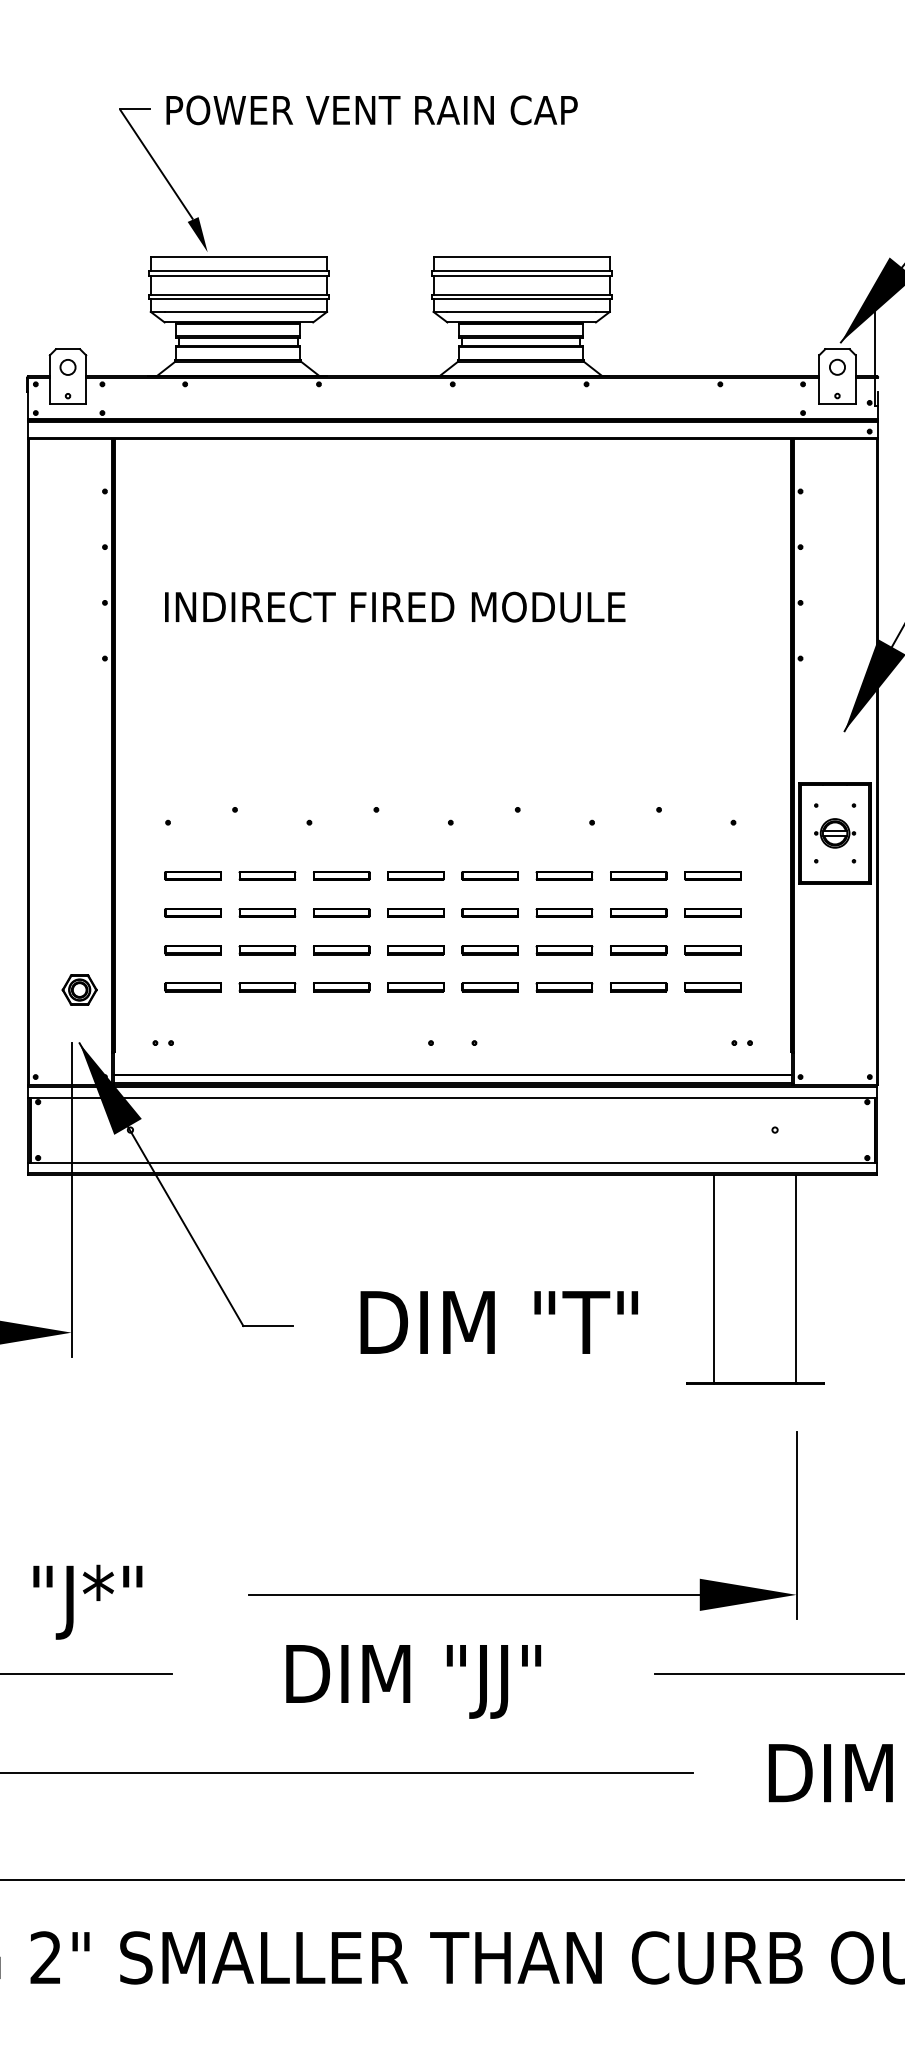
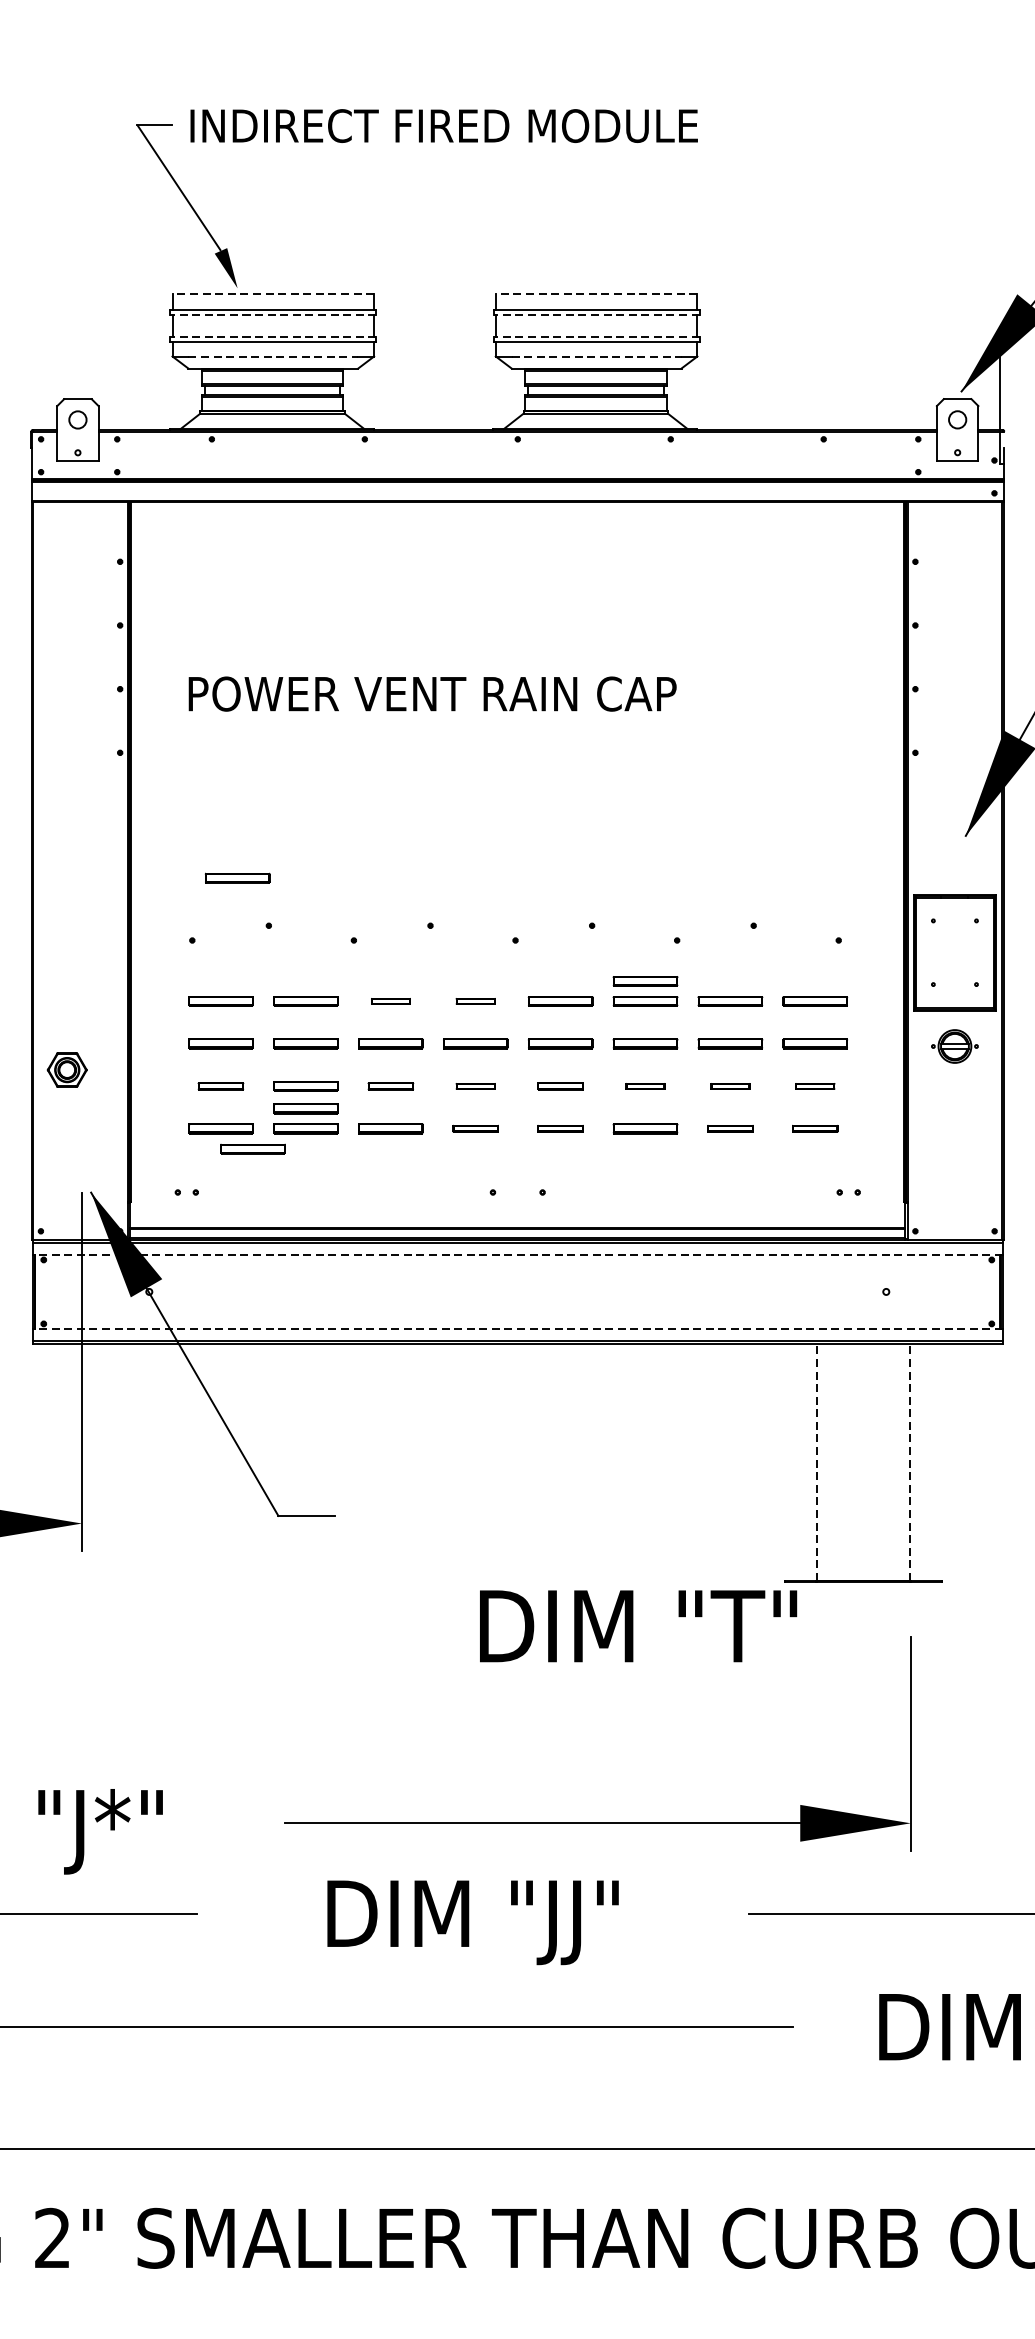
text: (390, 110) -> (446, 126), POWER VENT RAIN CAP -> INDIRECT FIRED MODULE
line: (238, 257) -> (272, 294), solid -> dashed
line: (521, 257) -> (596, 294), solid -> dashed
line: (238, 276) -> (272, 316), solid -> dashed
line: (521, 276) -> (596, 316), solid -> dashed
line: (238, 294) -> (272, 336), solid -> dashed
line: (521, 294) -> (596, 336), solid -> dashed
line: (239, 311) -> (273, 356), solid -> dashed
line: (522, 311) -> (597, 356), solid -> dashed
text: (396, 606) -> (453, 693), INDIRECT FIRED MODULE -> POWER VENT RAIN CAP
part: (207, 767) -> (237, 877), added
part: (835, 833) -> (955, 1046), moved
part: (564, 858) -> (645, 981), added
part: (341, 875) -> (390, 1000), size x0.6
part: (415, 875) -> (475, 1000), size x0.6
part: (192, 950) -> (220, 1086), size x0.7
part: (341, 950) -> (390, 1086), size x0.7
part: (415, 950) -> (475, 1086), size x0.6
part: (489, 950) -> (559, 1086), size x0.7
part: (564, 950) -> (645, 1086), size x0.6
part: (638, 950) -> (730, 1086), size x0.6
part: (712, 950) -> (814, 1086), size x0.6
part: (267, 969) -> (305, 1108), added
part: (415, 987) -> (475, 1128), size x0.7
part: (489, 987) -> (559, 1128), size x0.7
part: (638, 987) -> (730, 1128), size x0.7
part: (712, 987) -> (814, 1128), size x0.7
part: (79, 989) -> (67, 1069), moved
part: (220, 1004) -> (252, 1148), added
line: (452, 1097) -> (517, 1254), solid -> dashed
line: (452, 1162) -> (517, 1328), solid -> dashed
line: (714, 1279) -> (817, 1462), solid -> dashed
line: (796, 1279) -> (910, 1462), solid -> dashed
text: (498, 1322) -> (637, 1626), moved

